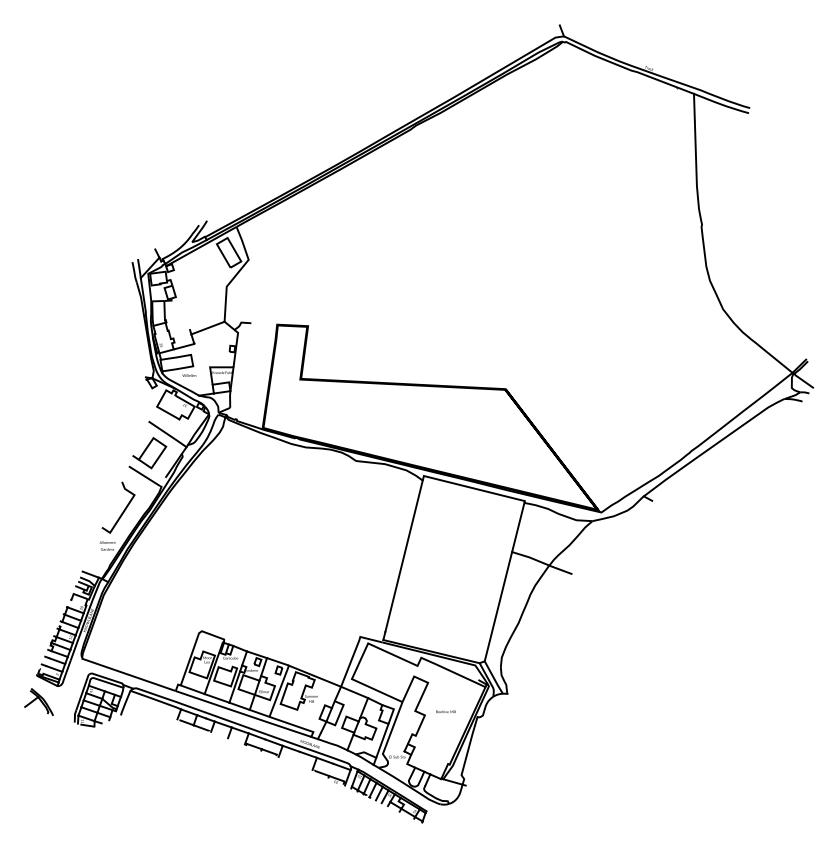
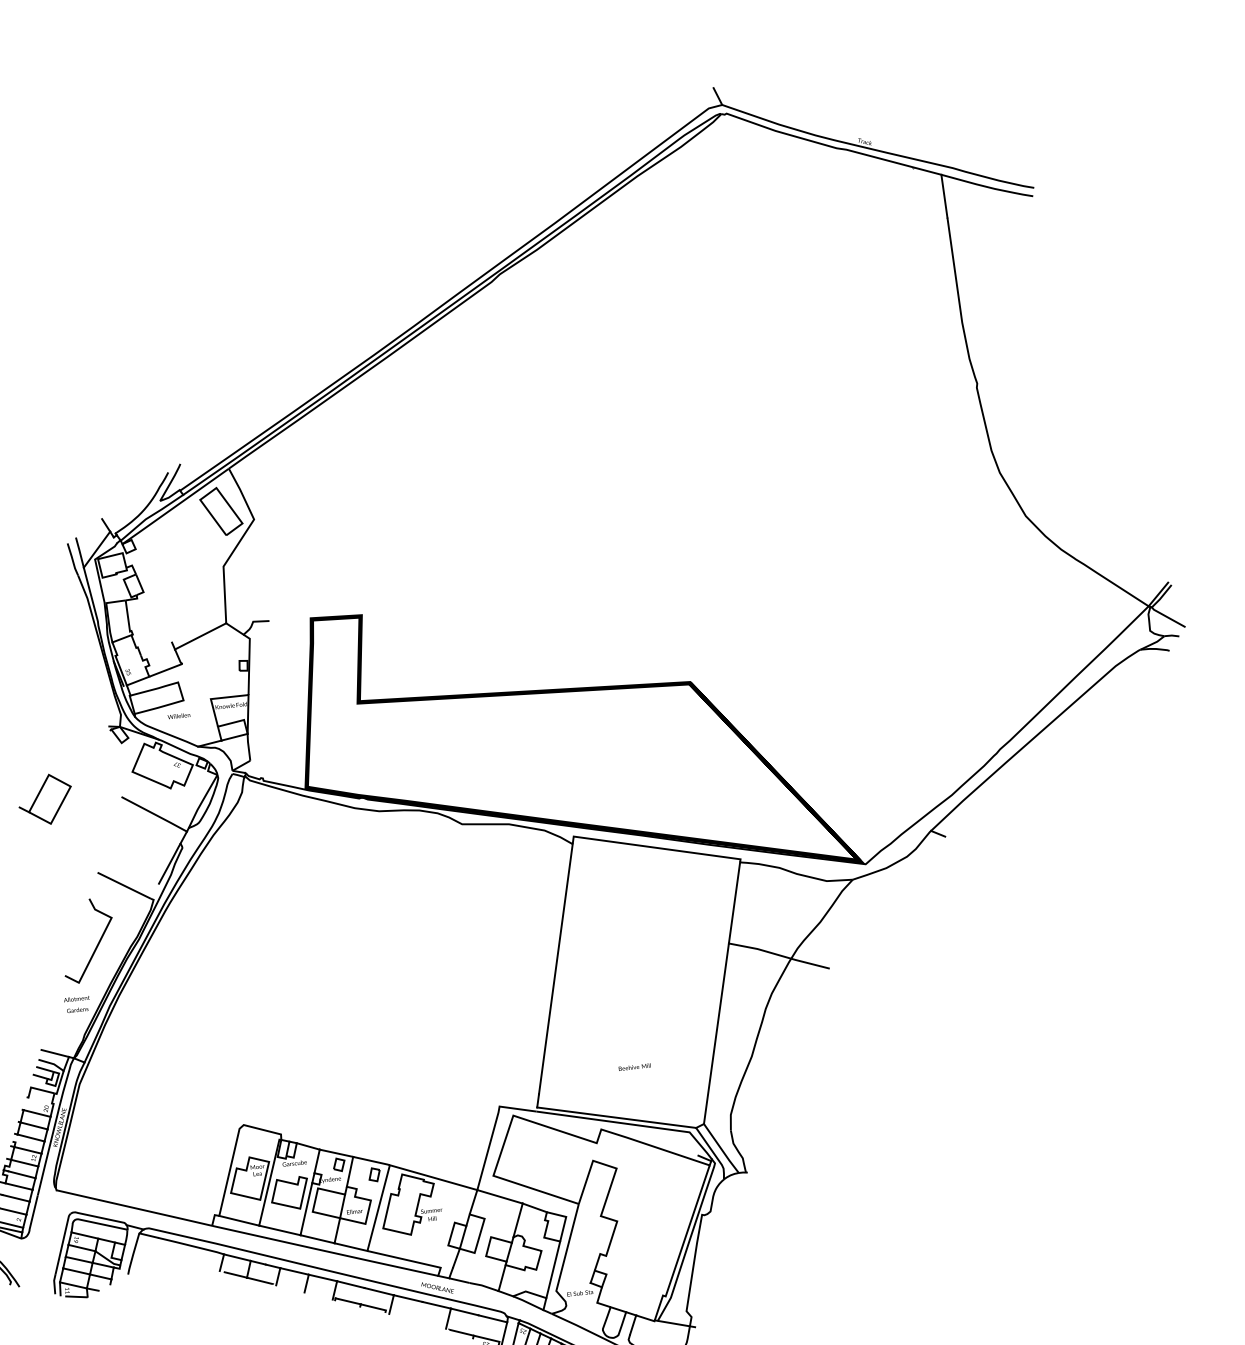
part: (149, 453) -> (45, 800), moved
text: (445, 711) -> (633, 1066), moved

